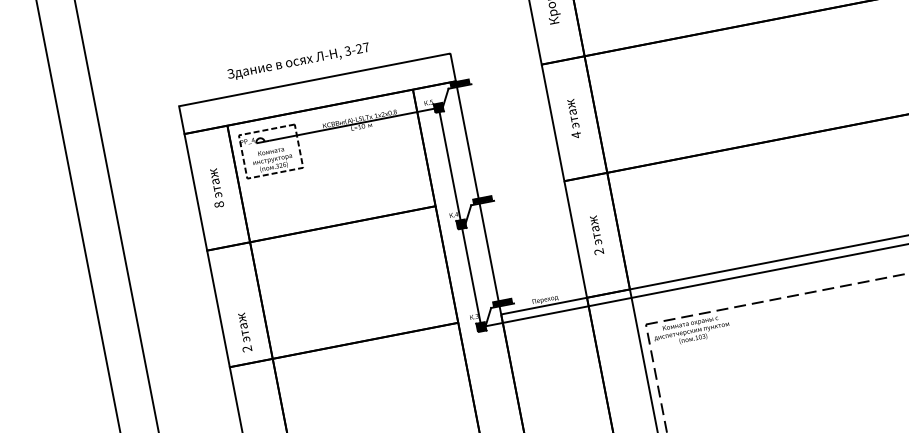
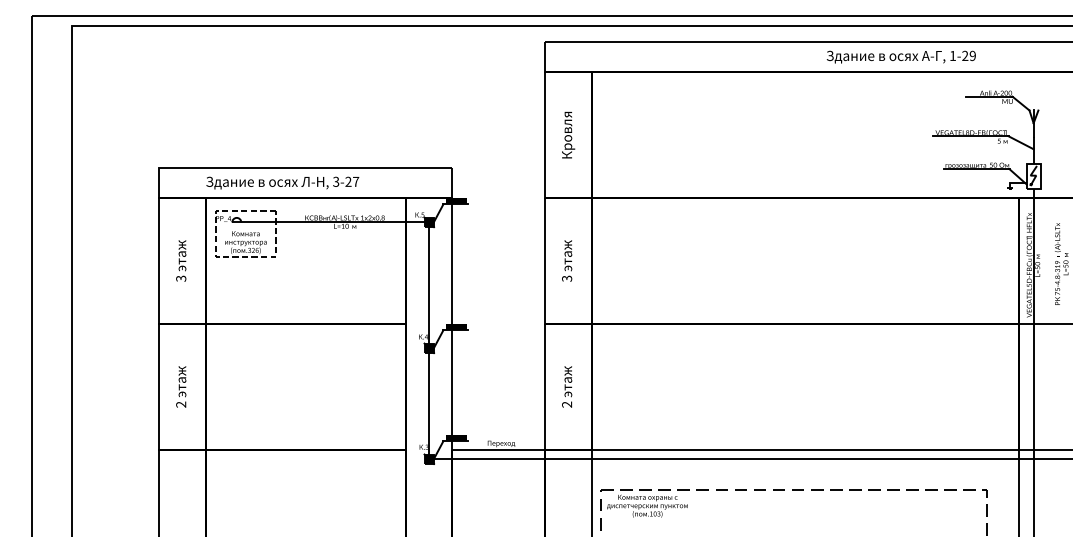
text: (298, 61) -> (282, 182), moved
text: (576, 134) -> (567, 278), 4 -> 3
text: (218, 204) -> (180, 278), 8 -> 3
text: (244, 332) -> (181, 386), moved

